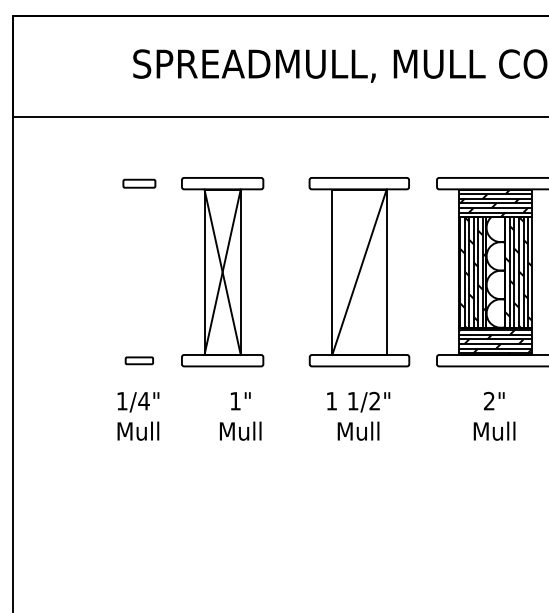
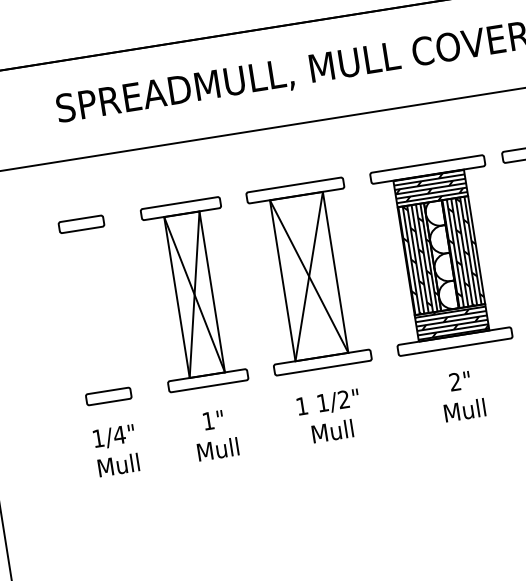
part: (139, 183) -> (81, 224), size x1.43
line: (359, 271) -> (309, 275), added
part: (222, 272) -> (194, 295), moved
part: (139, 360) -> (108, 396), size x1.67

